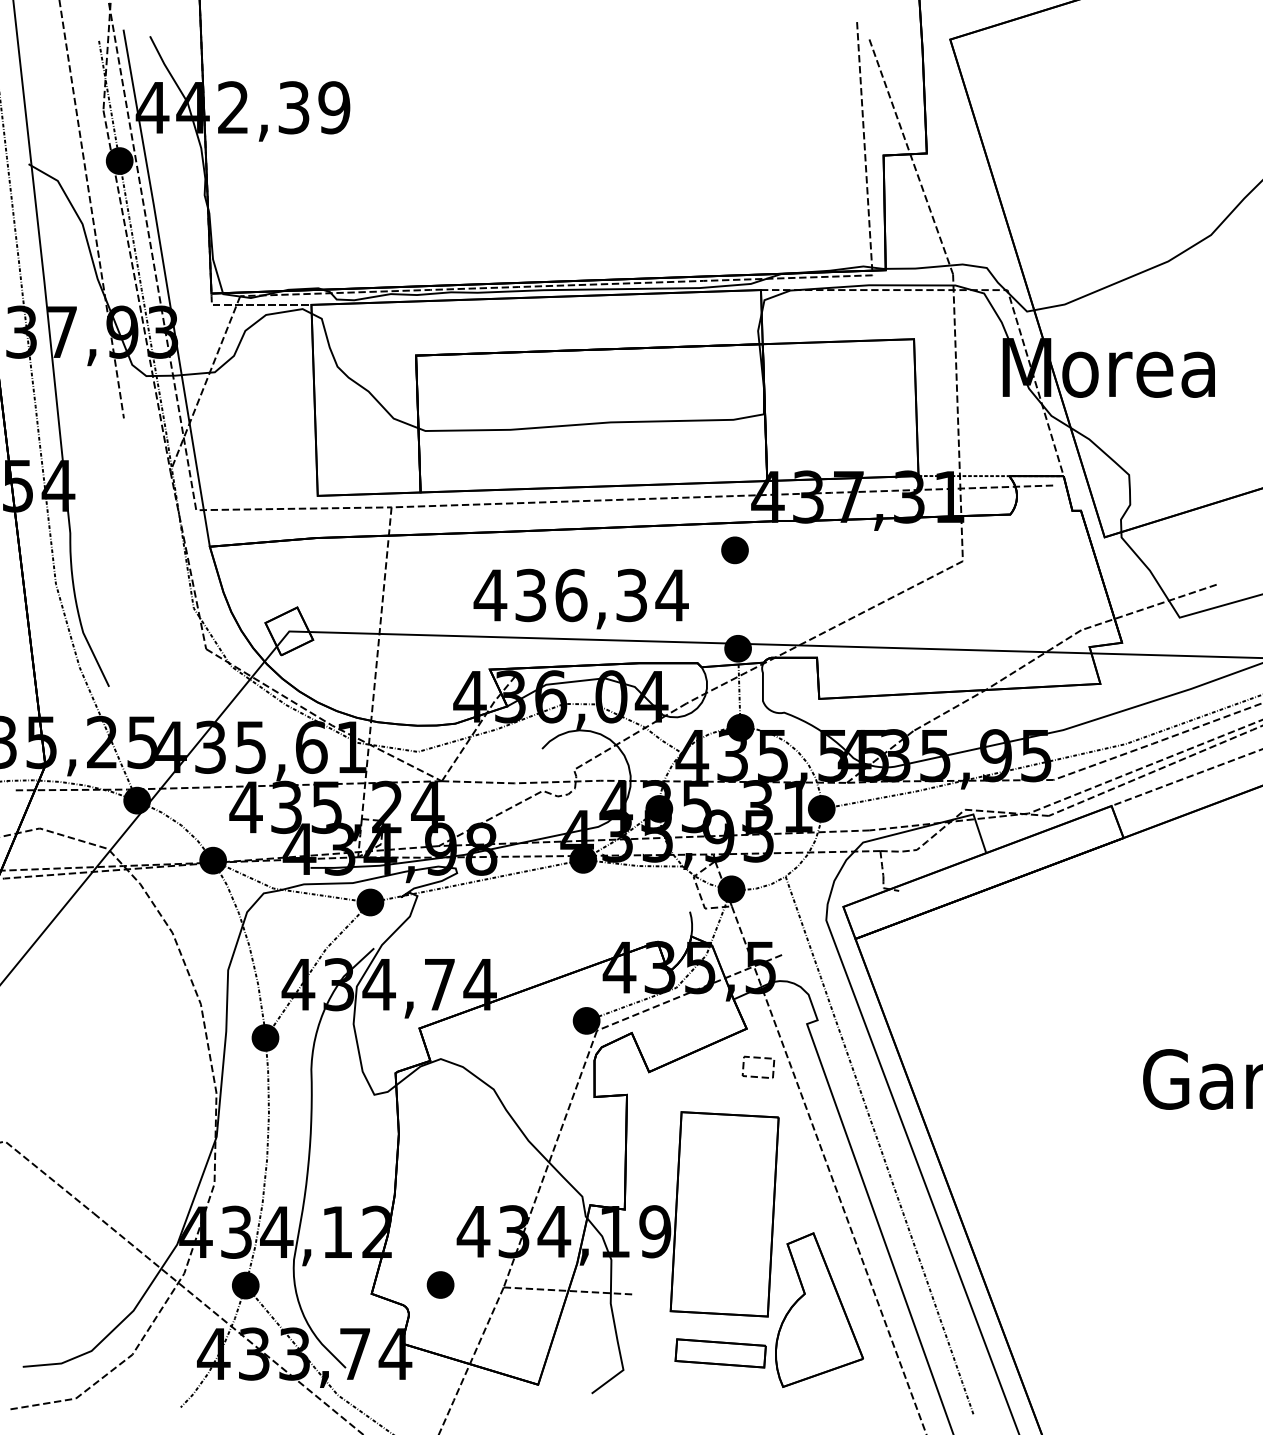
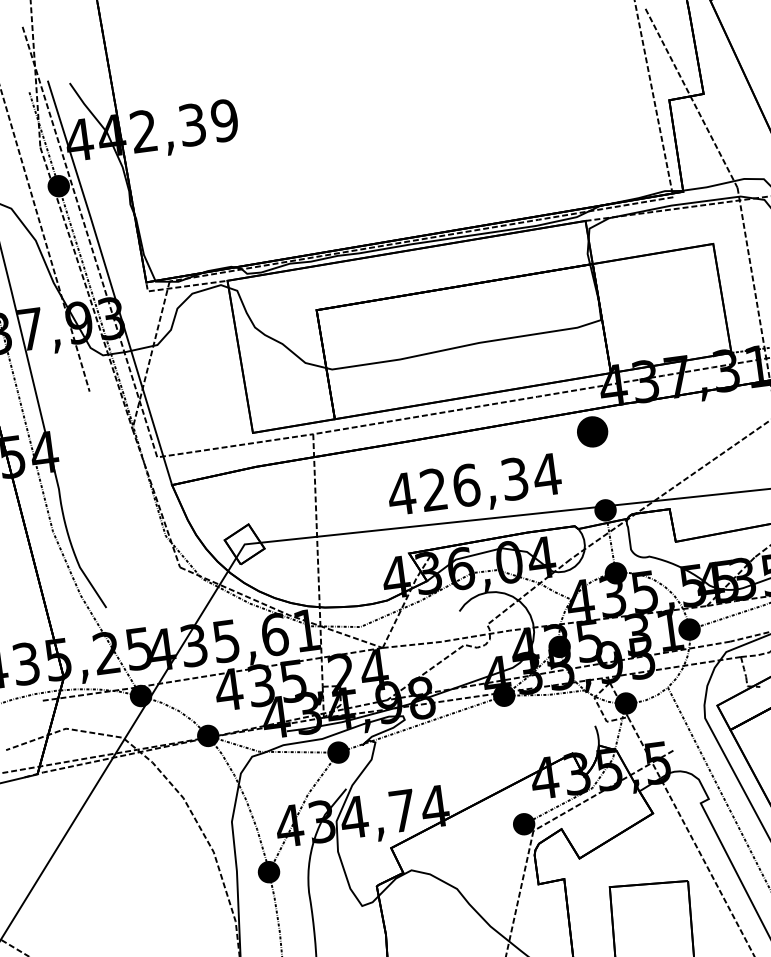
part: (734, 550) -> (592, 432), size x1.4
text: (530, 595) -> (433, 489), 436,34 -> 426,34
part: (758, 1058) -> (665, 835), removed

